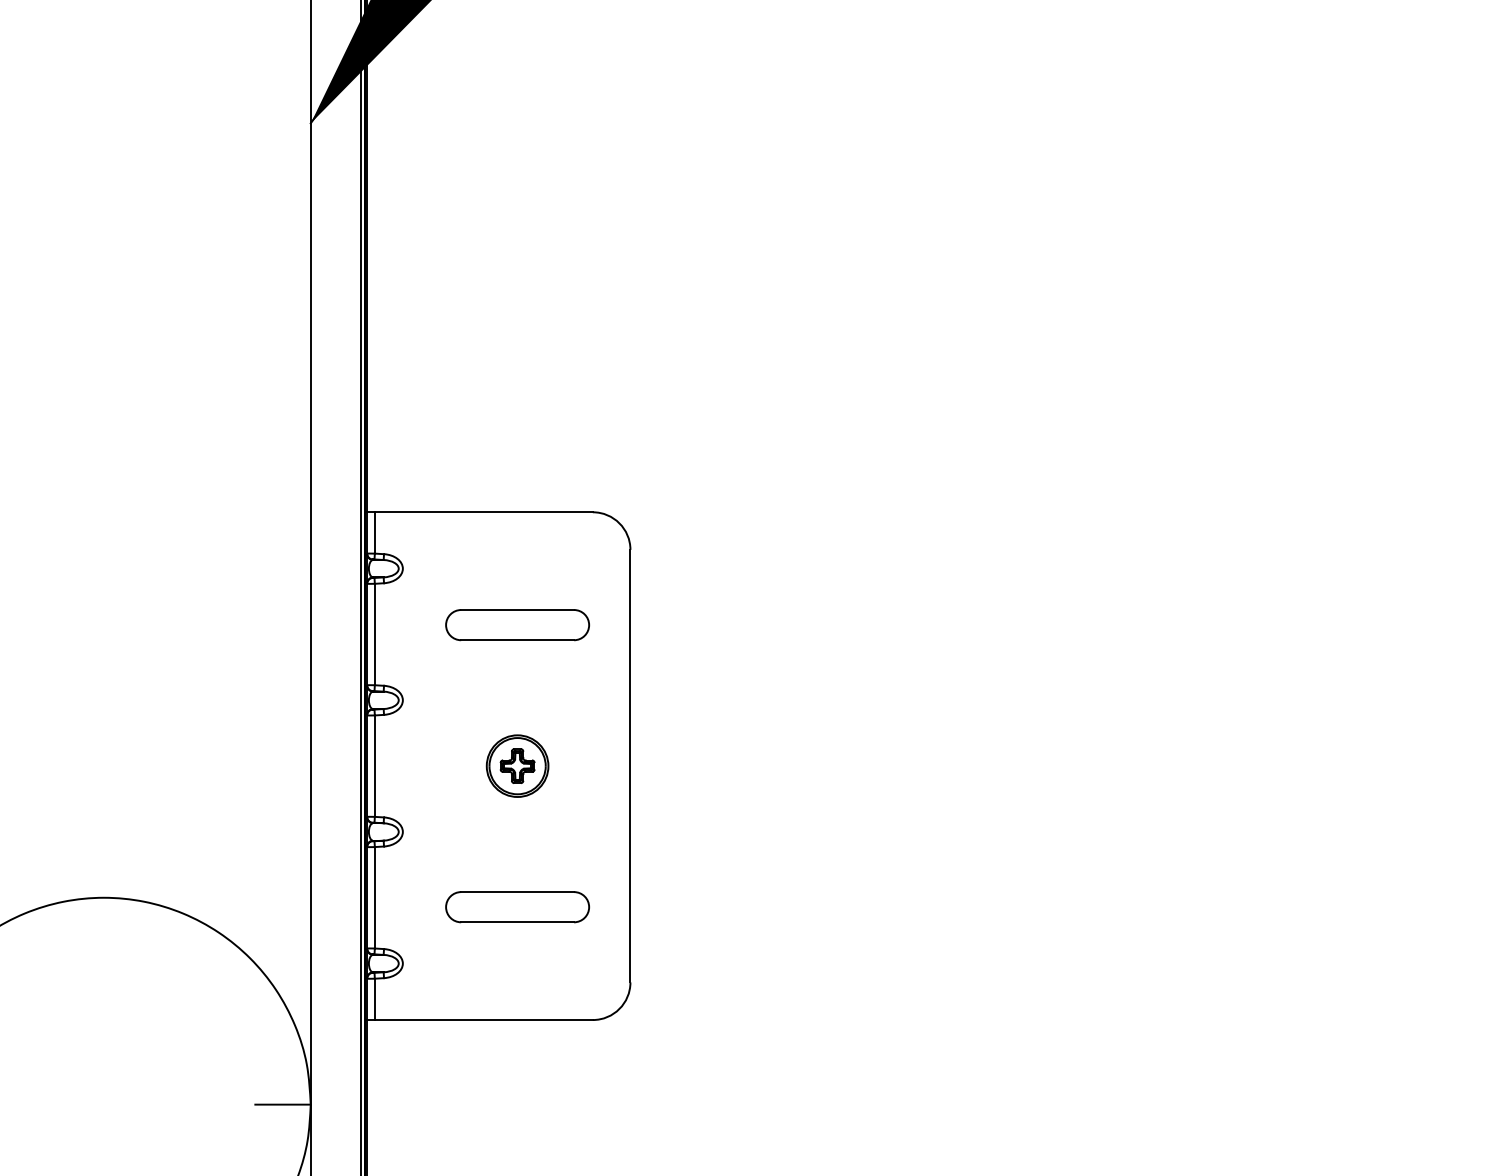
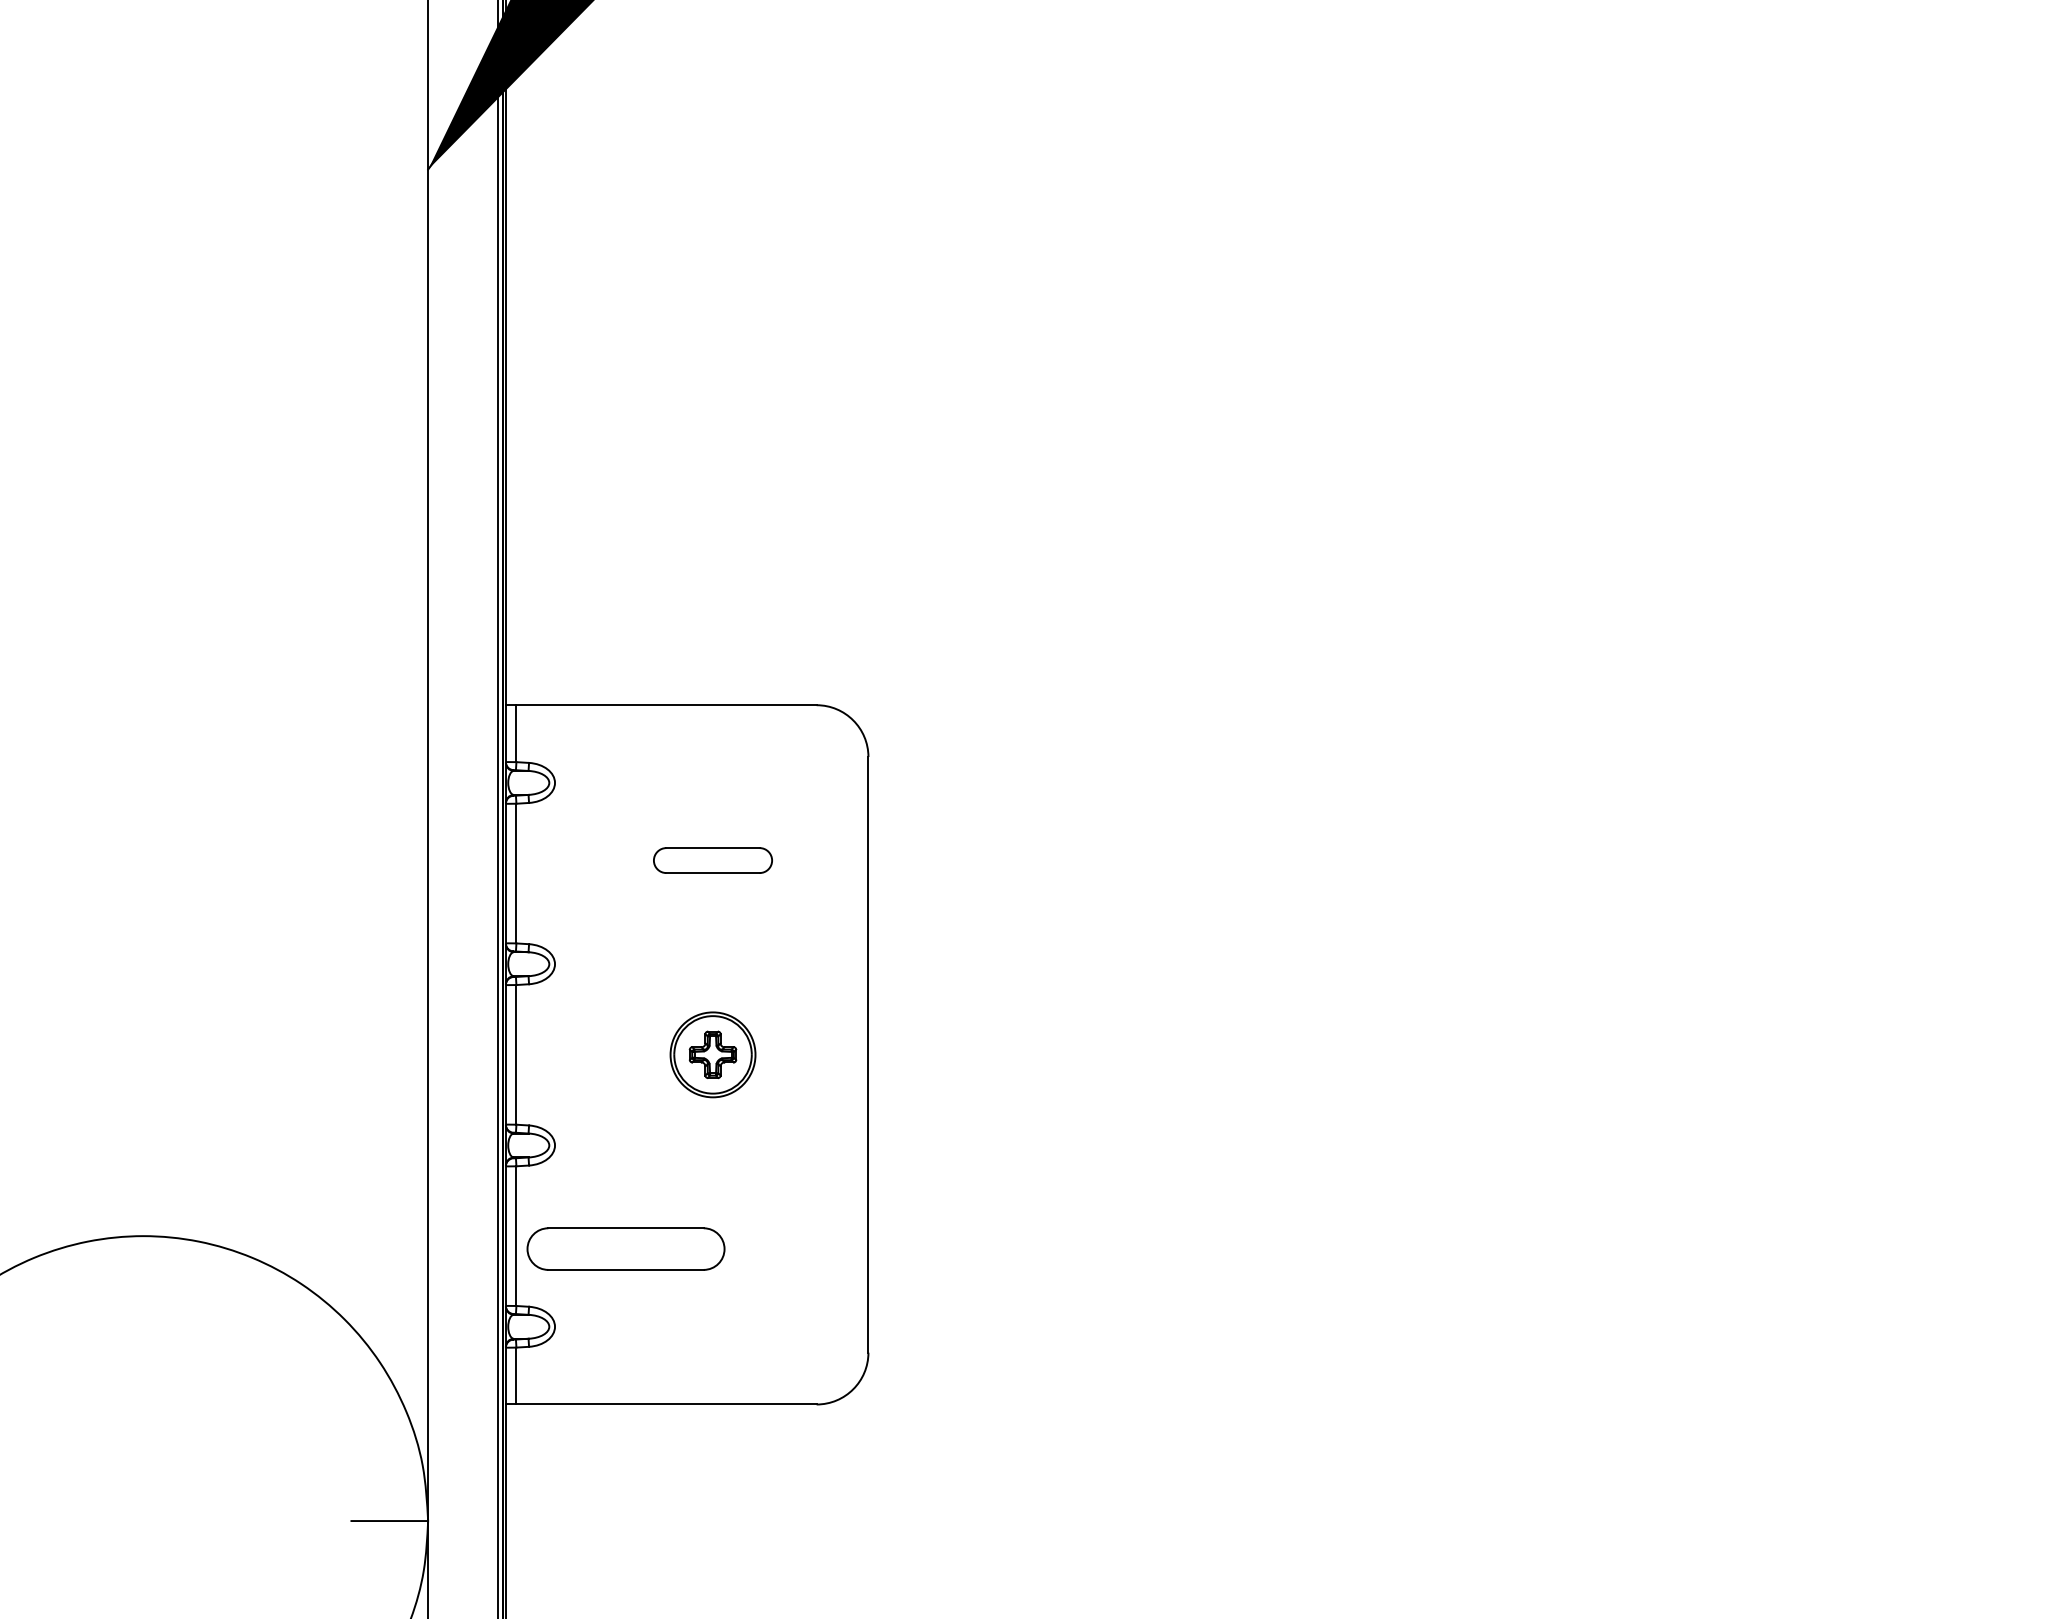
part: (517, 625) -> (712, 860), size x0.6
part: (517, 906) -> (625, 1248), moved

